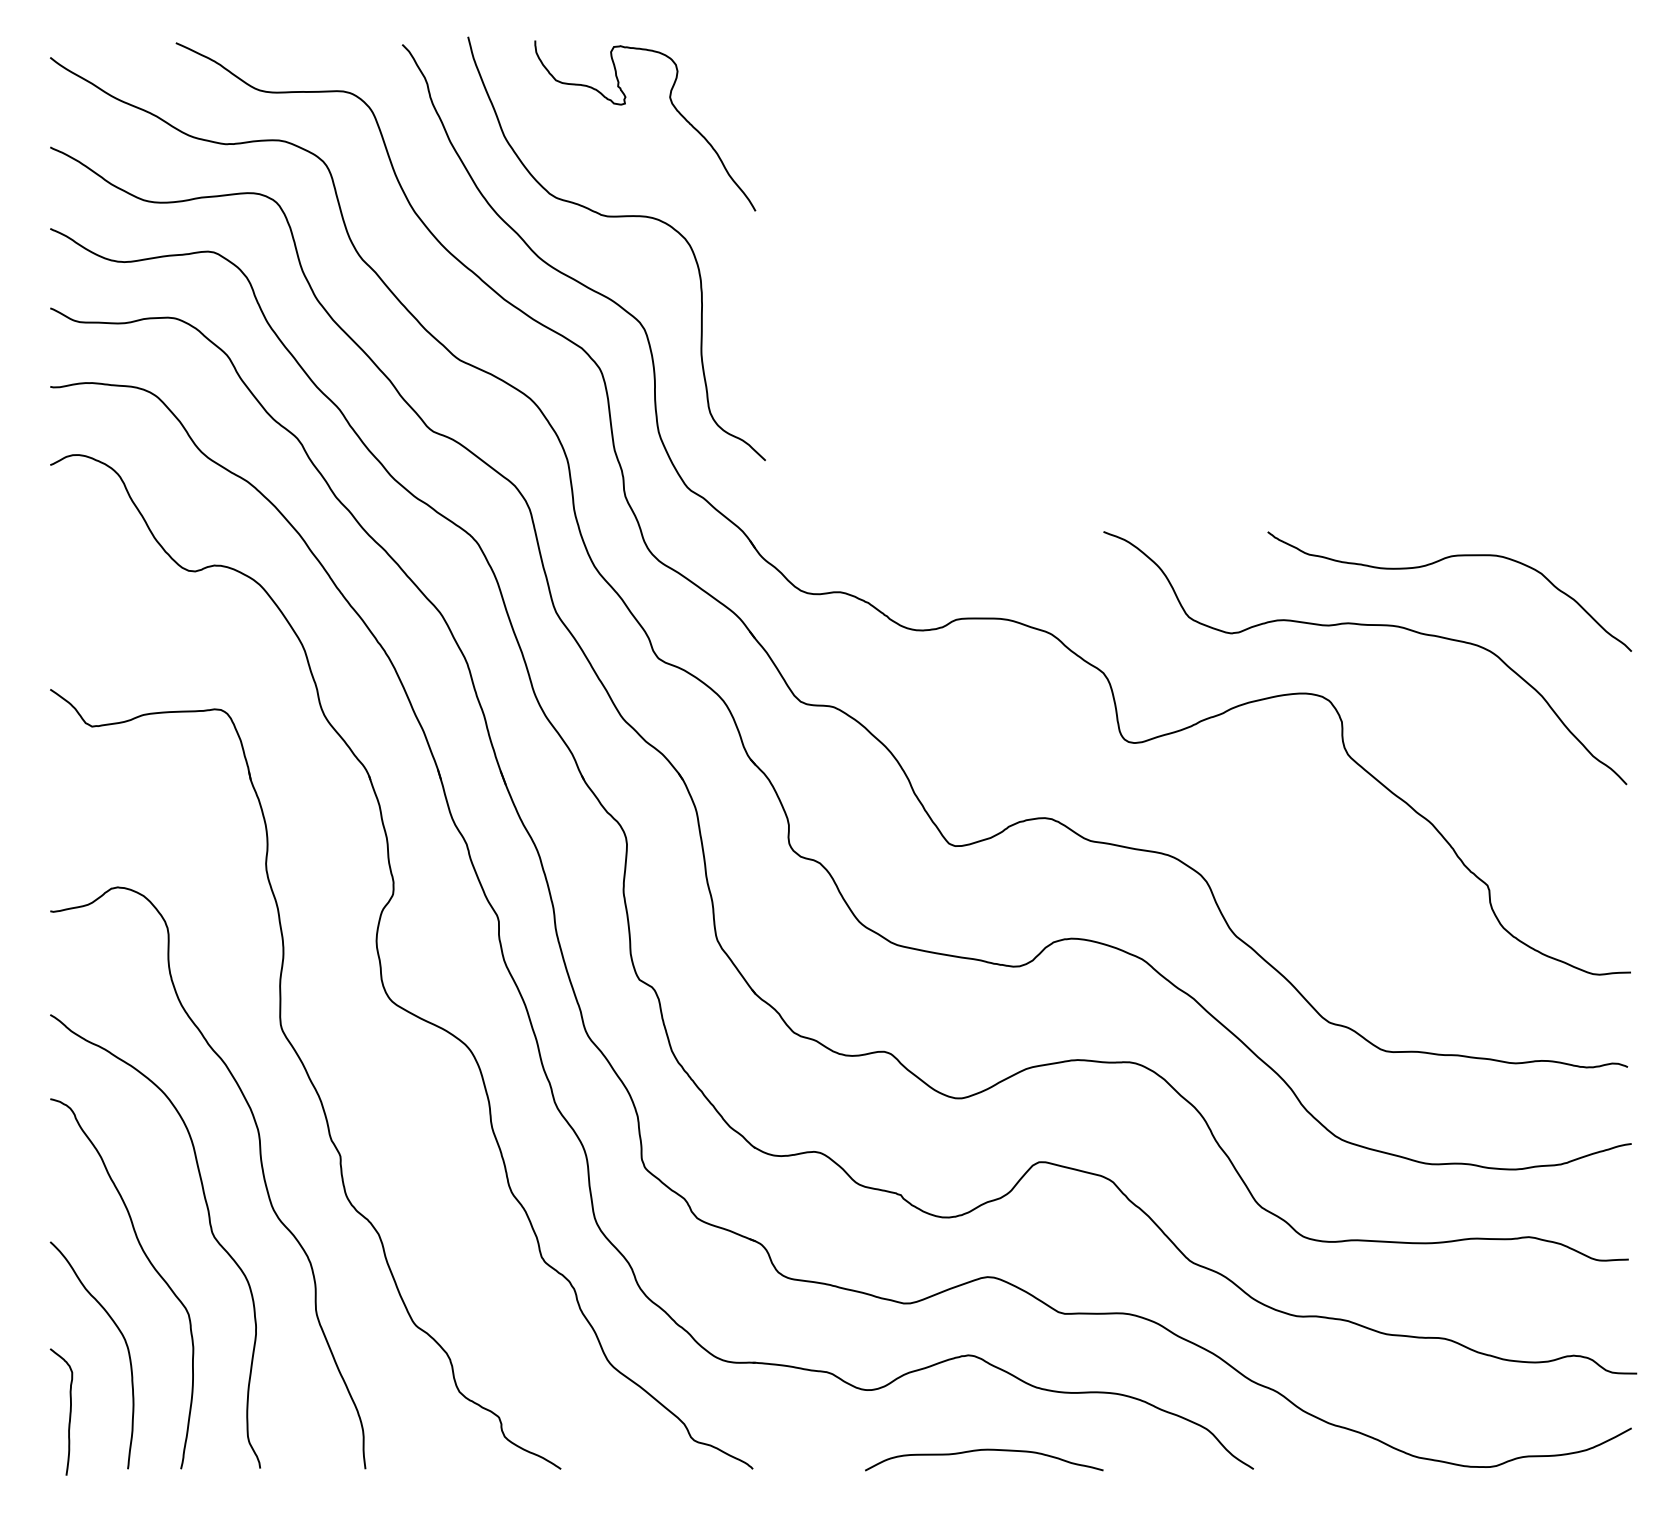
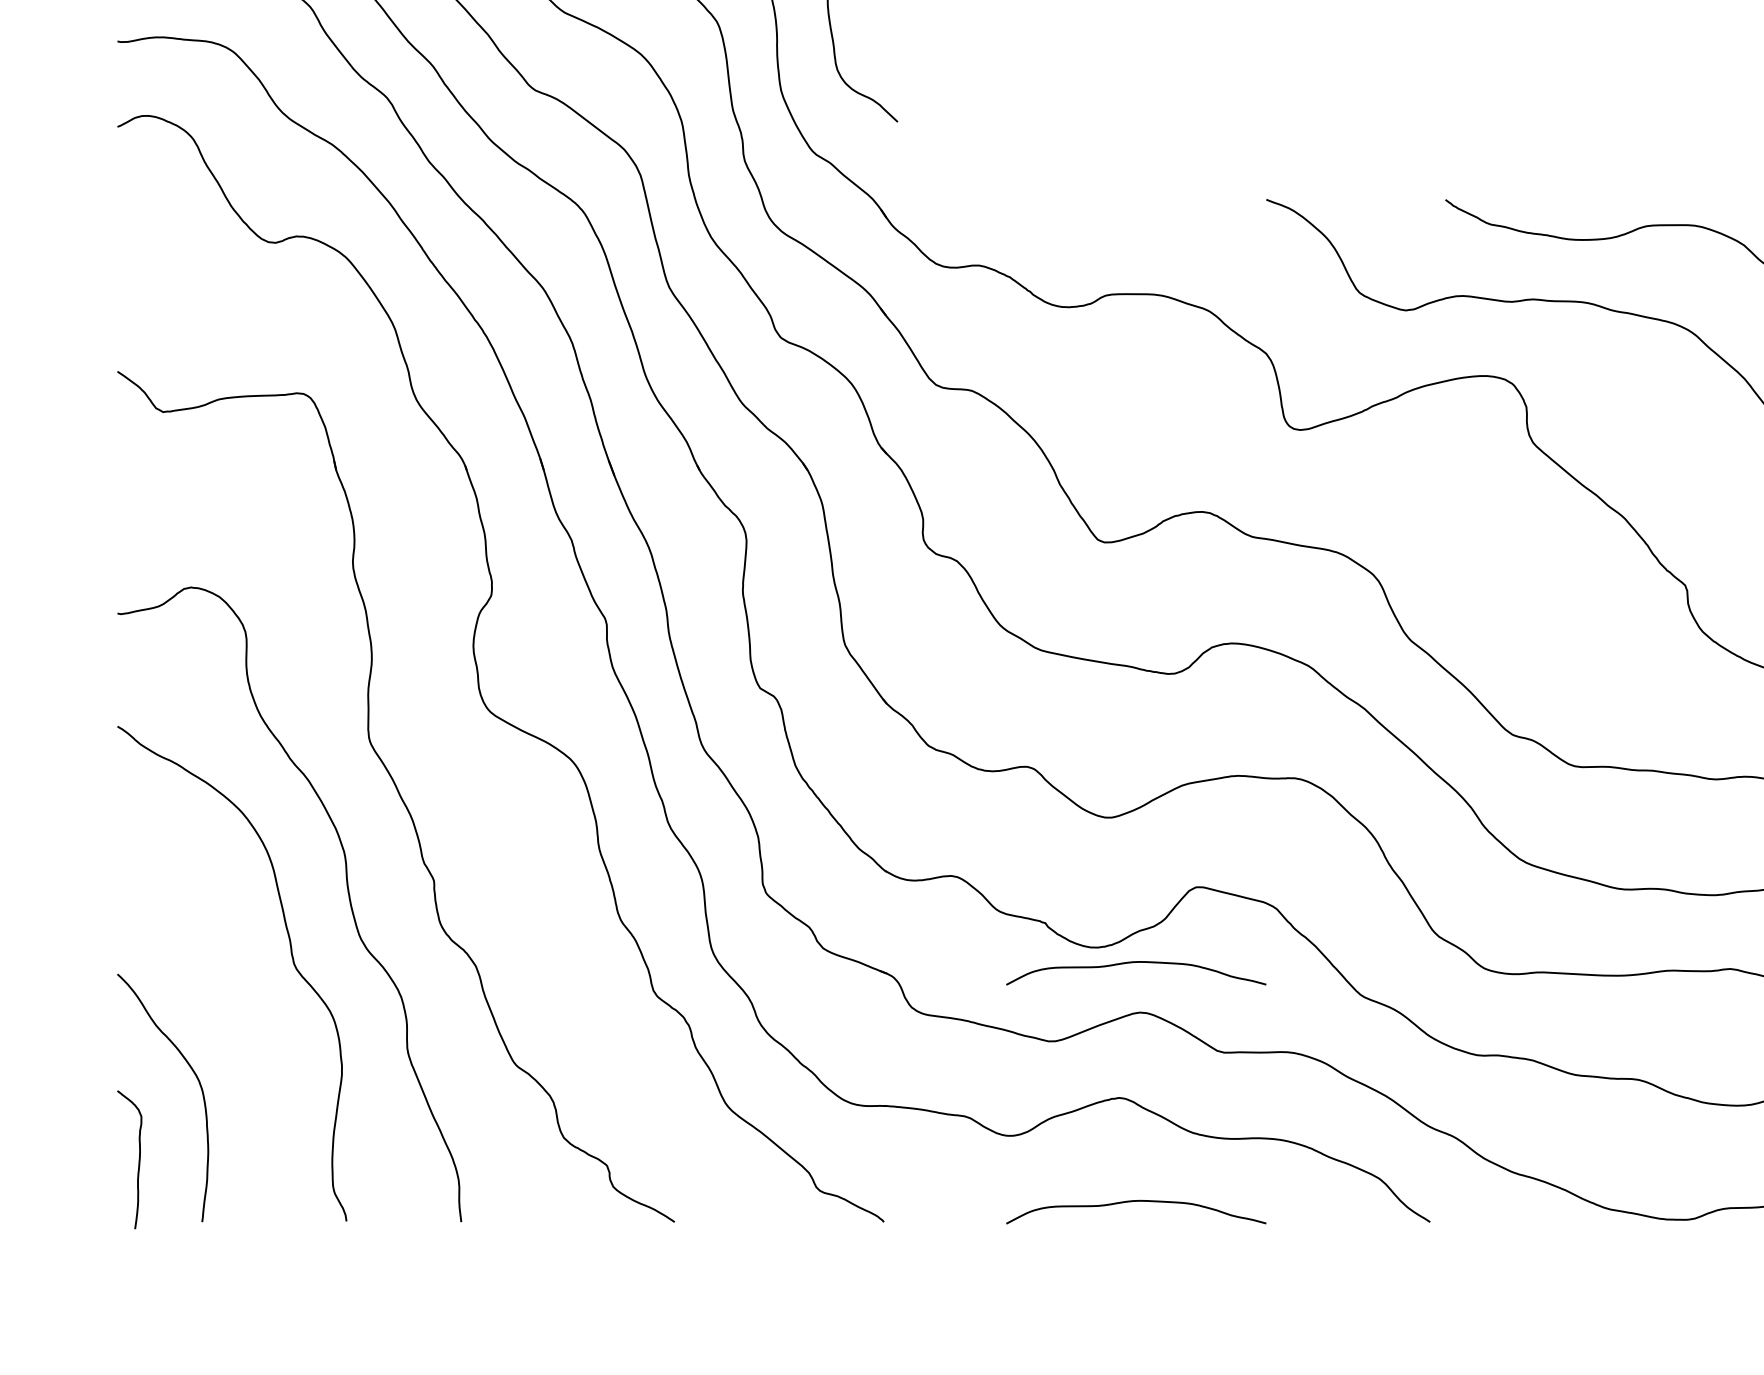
curve: (984, 1231) -> (1136, 962), added
curve: (150, 1264) -> (226, 998), removed

